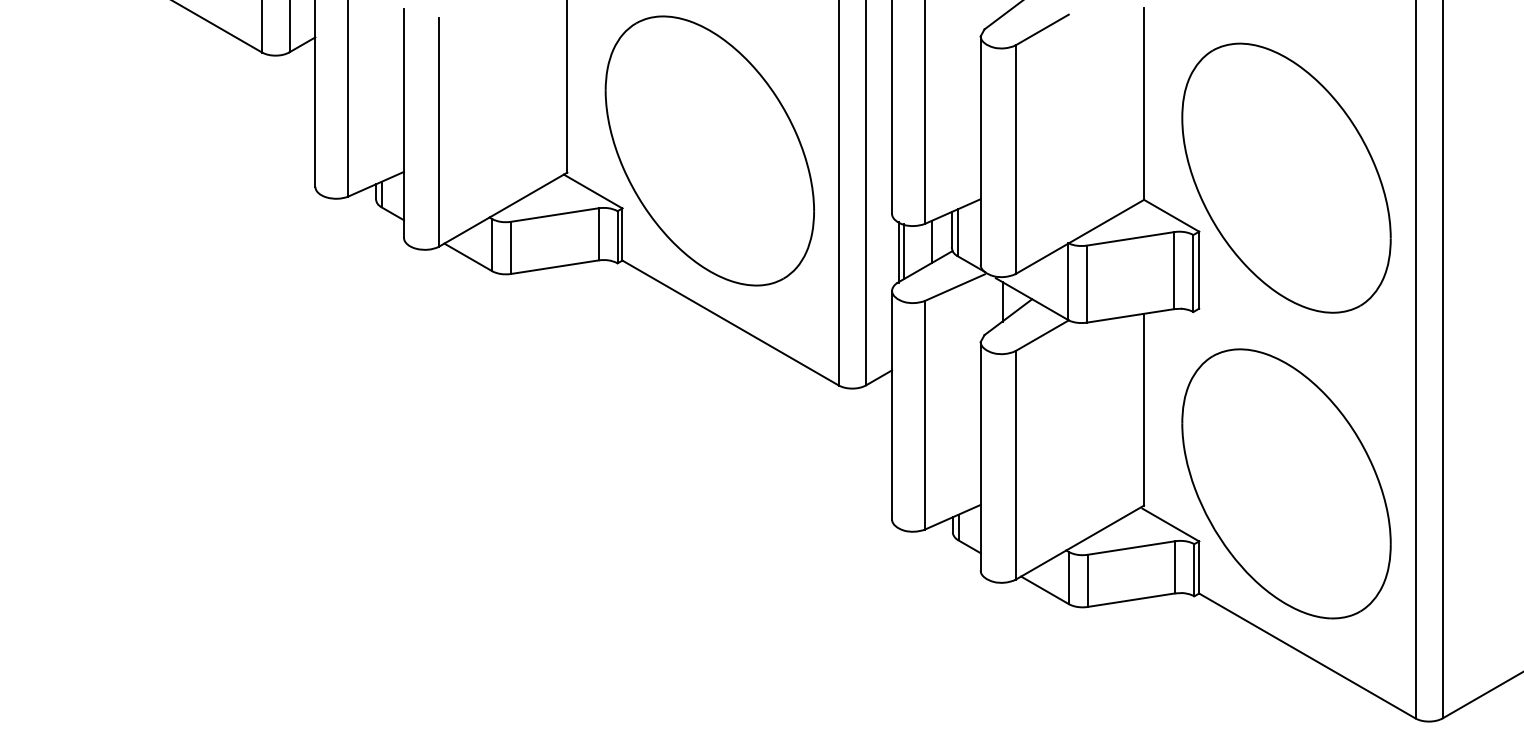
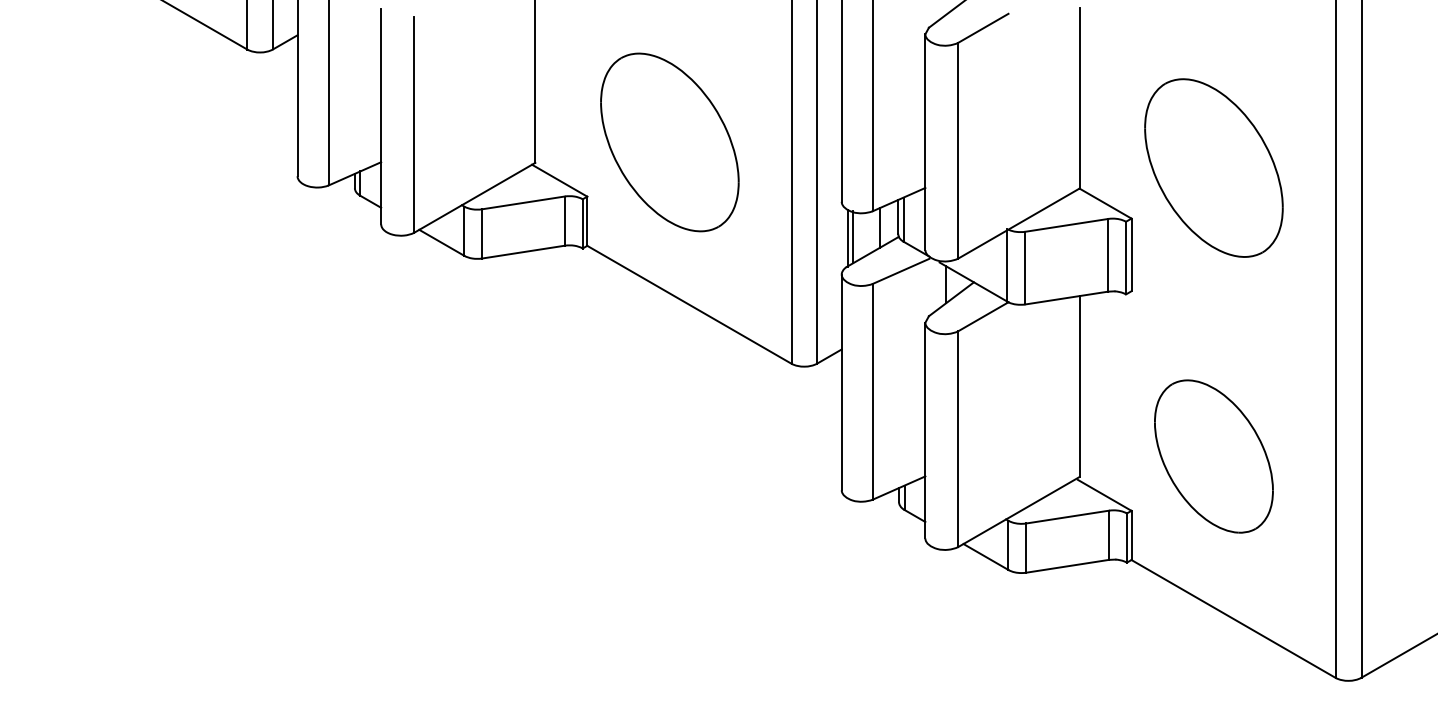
part: (709, 151) -> (669, 142), size x0.7
part: (1286, 177) -> (1213, 167), size x0.7
part: (1286, 483) -> (1213, 456), size x0.6

